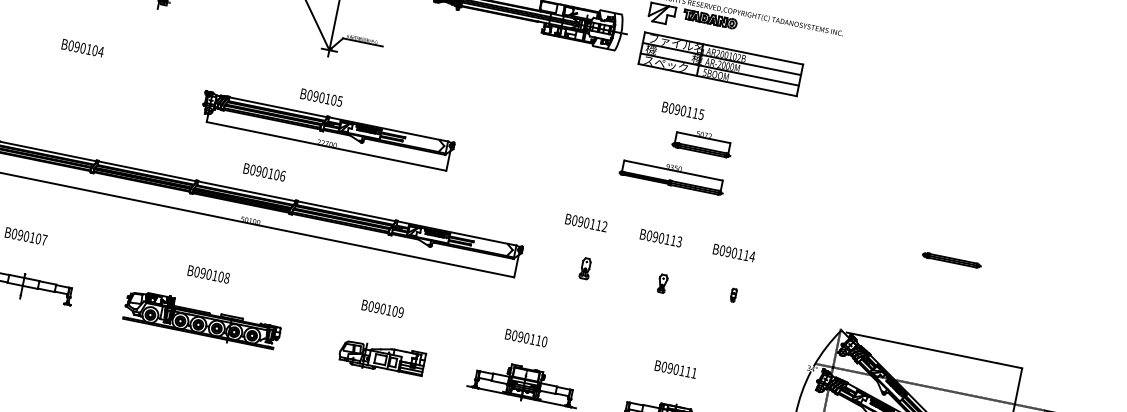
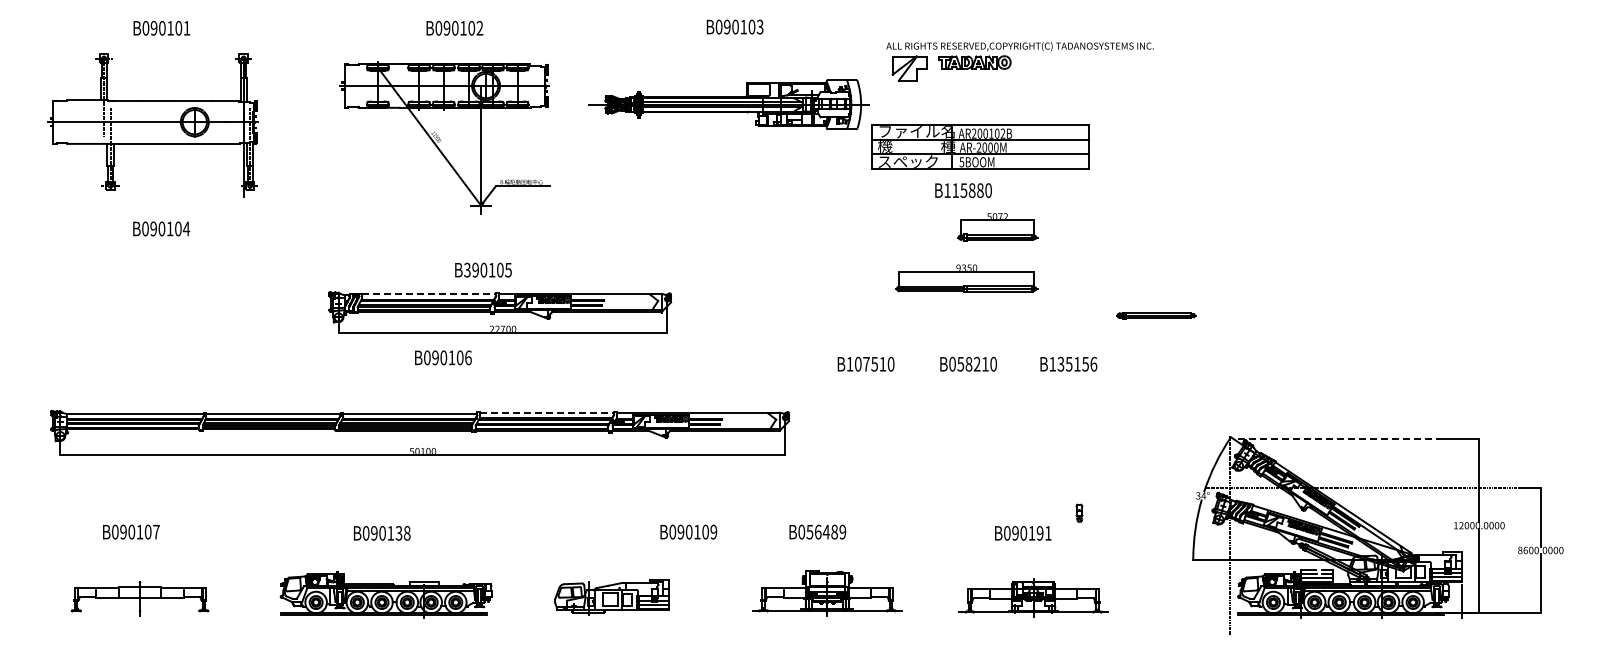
text: (82, 47) -> (161, 228), moved
part: (720, 63) -> (980, 146), moved
text: (310, 94) -> (467, 269), B090105 -> B390105
line: (277, 107) -> (428, 294), solid -> dashed
text: (686, 111) -> (967, 190), B090115 -> B115880
text: (264, 172) -> (443, 357), moved
line: (346, 211) -> (546, 413), solid -> dashed
text: (589, 223) -> (870, 363), B090112 -> B107510
text: (667, 238) -> (976, 363), B090113 -> B058210
text: (737, 253) -> (1073, 363), B090114 -> B135156
part: (951, 260) -> (1156, 315), moved
part: (585, 268) -> (877, 424), removed
text: (220, 277) -> (398, 533), B090108 -> B090138
part: (662, 283) -> (982, 423), removed
part: (733, 294) -> (1079, 512), moved
text: (382, 308) -> (688, 531), moved
text: (532, 339) -> (826, 531), B090110 -> B056489
line: (921, 347) -> (1341, 438), solid -> dashed
part: (381, 358) -> (611, 597), moved
text: (687, 372) -> (1039, 533), B090111 -> B090191

